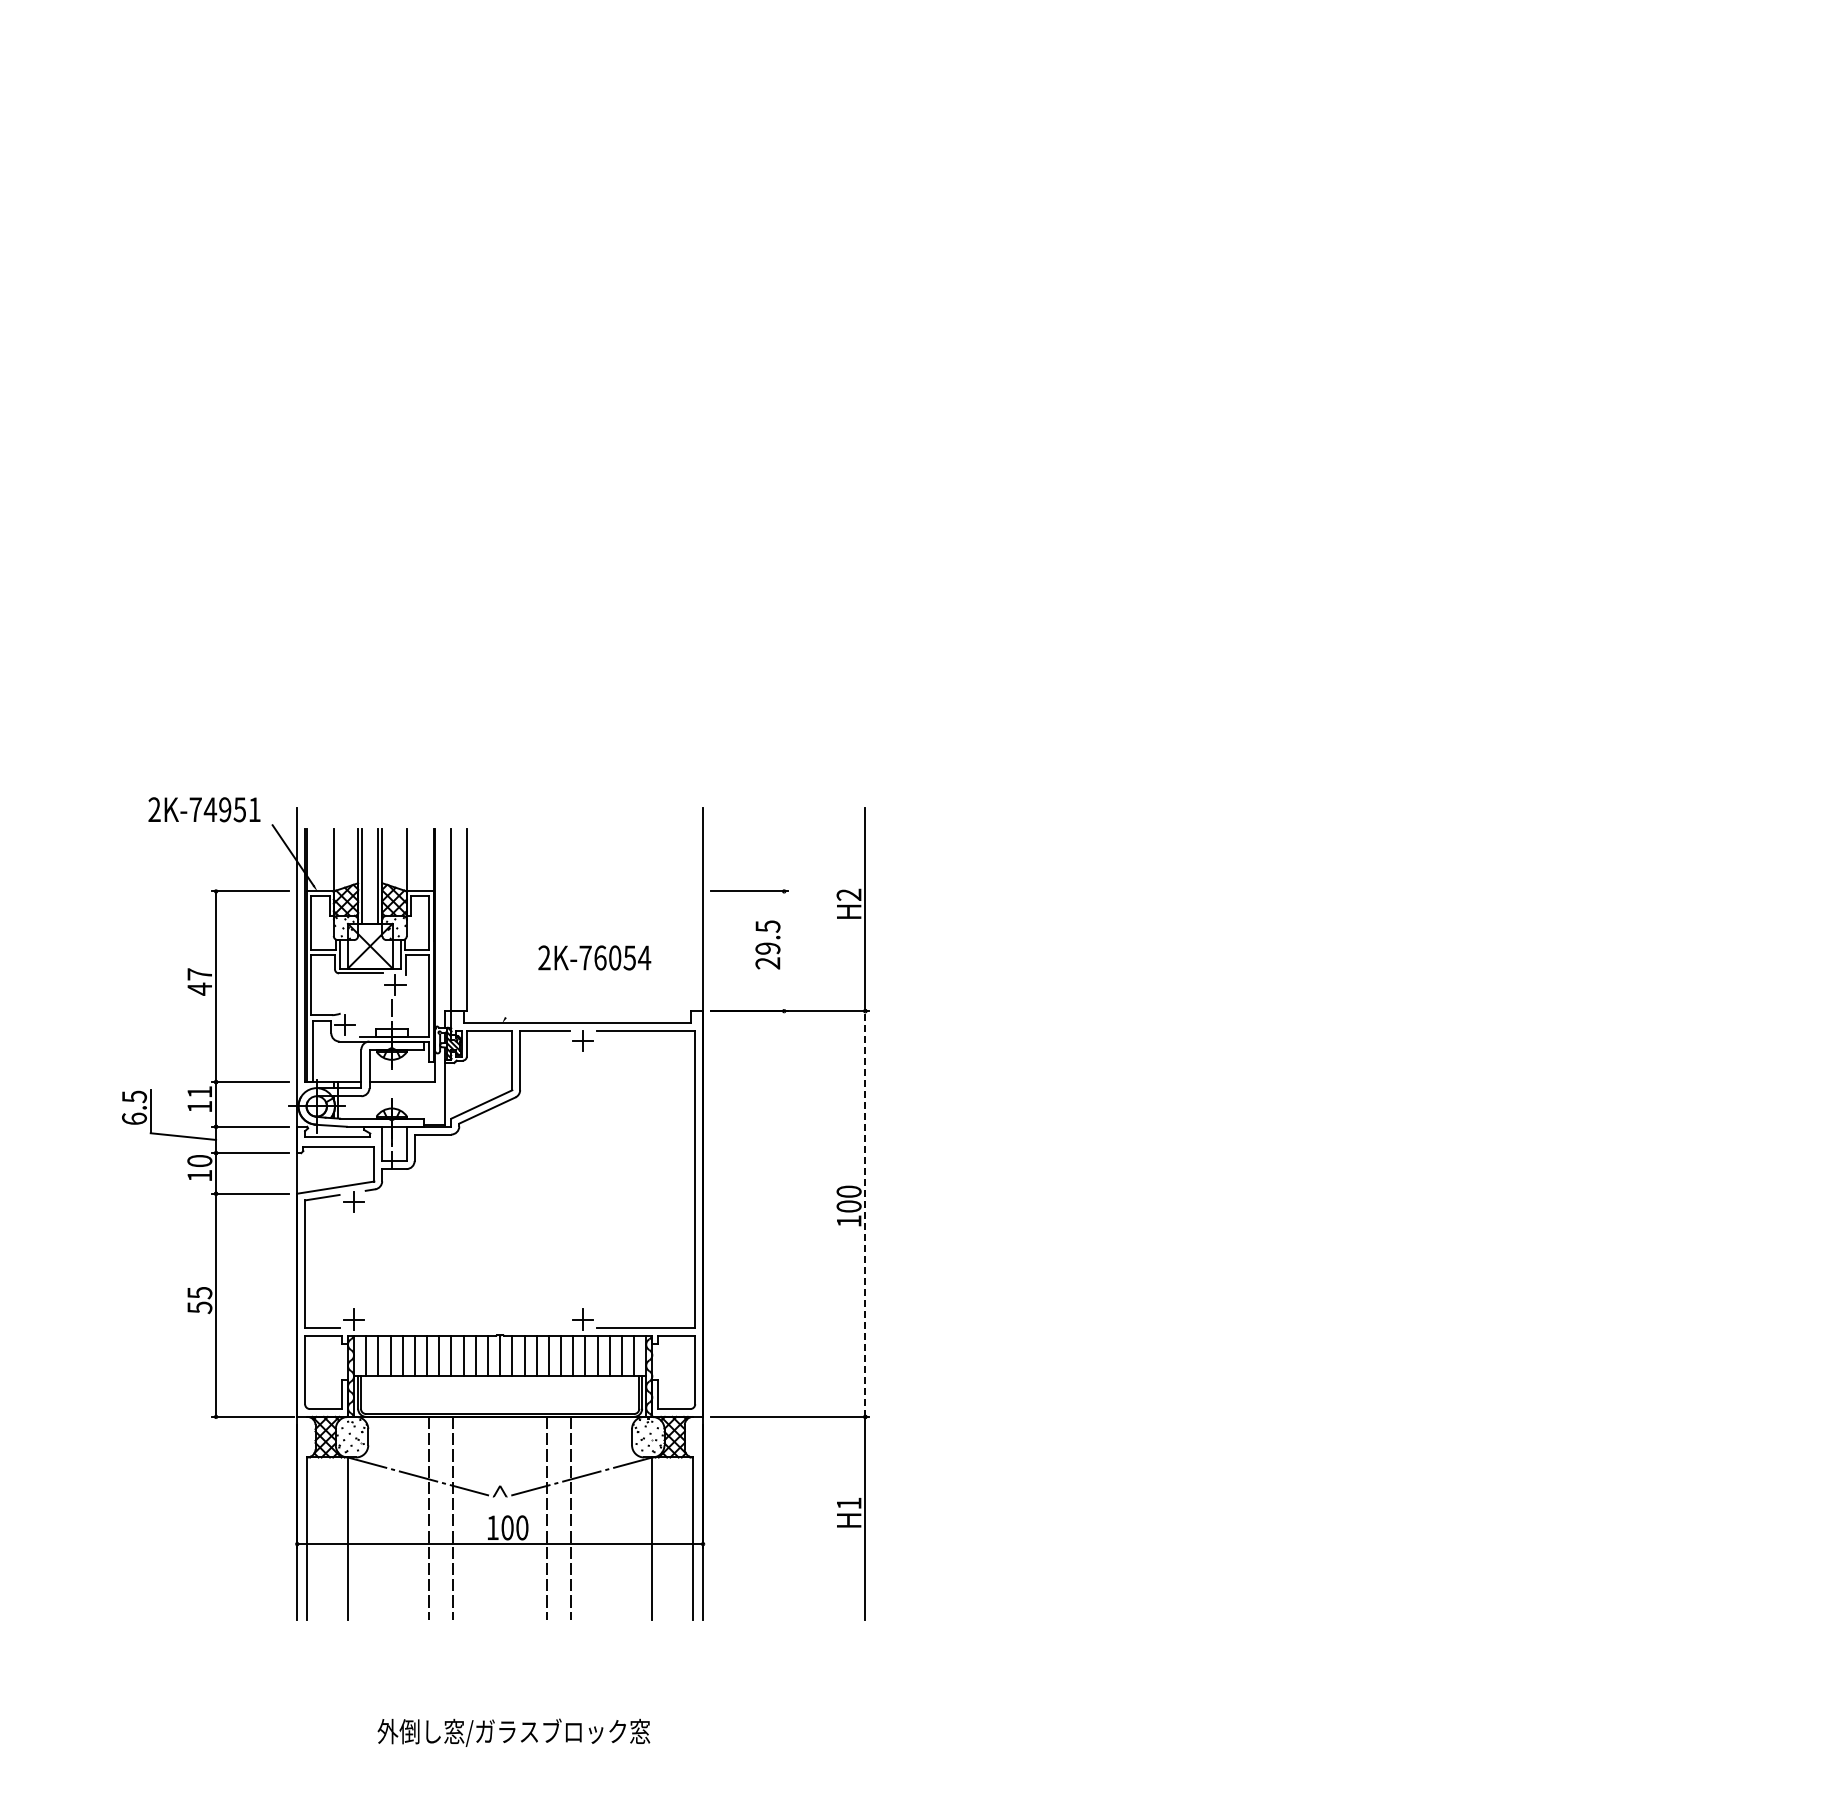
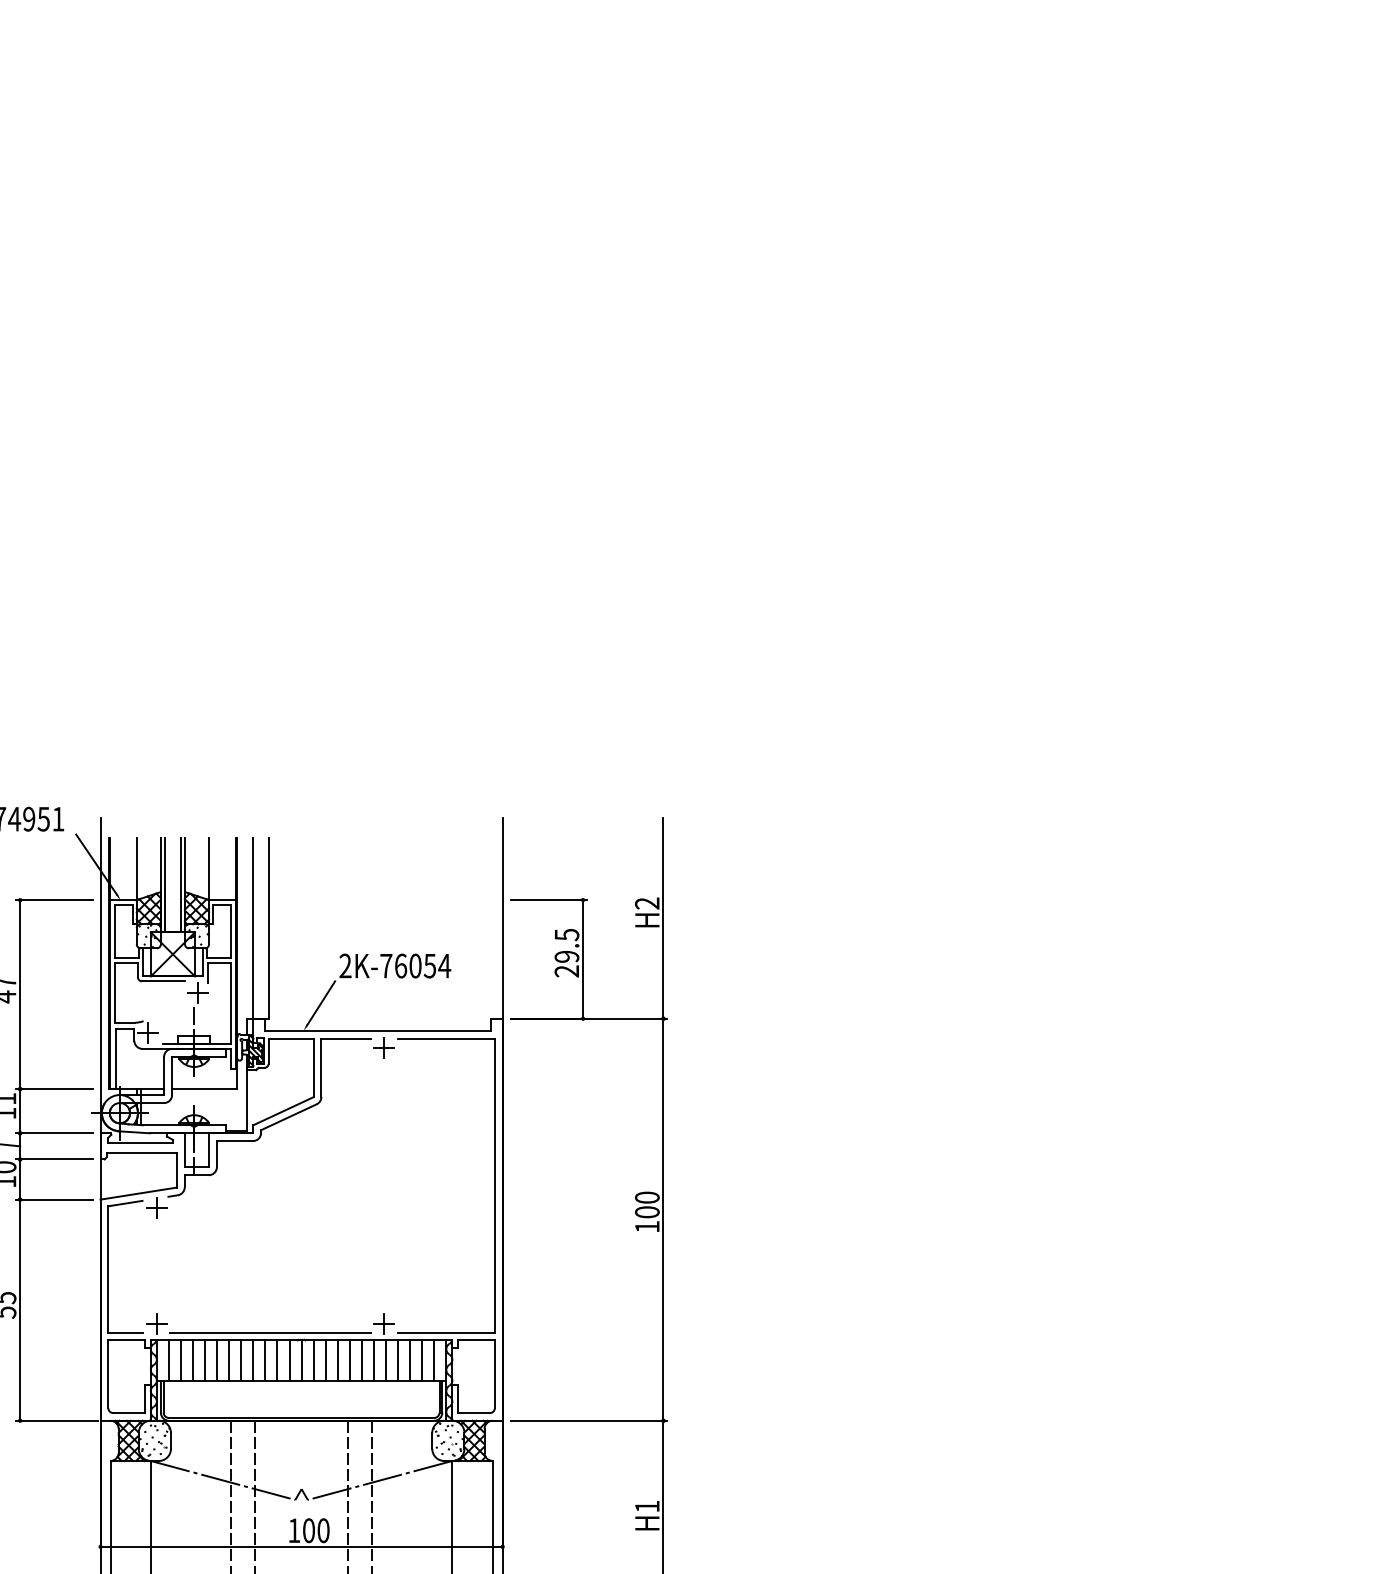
line: (784, 951) -> (583, 959), added
line: (519, 995) -> (320, 1003), added
line: (865, 1214) -> (663, 1220), dashed -> solid
line: (468, 1327) -> (270, 1332), added

